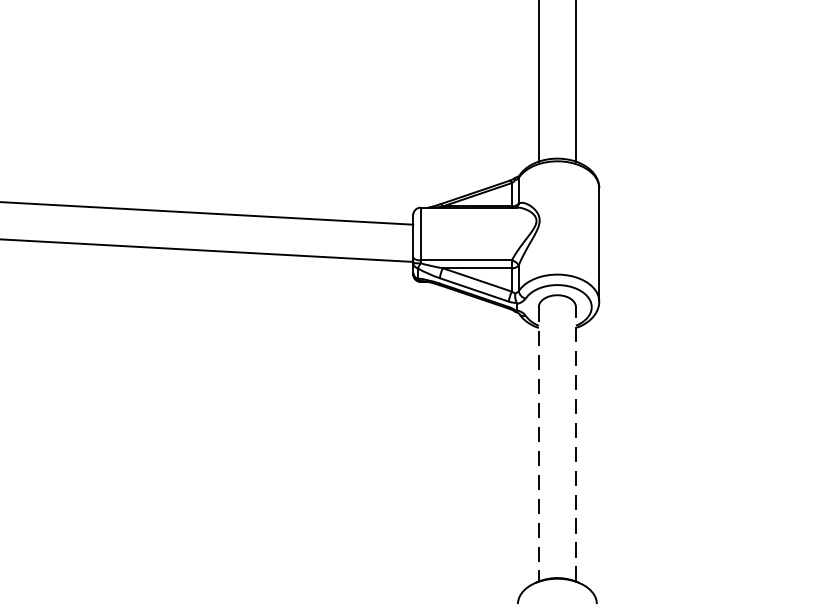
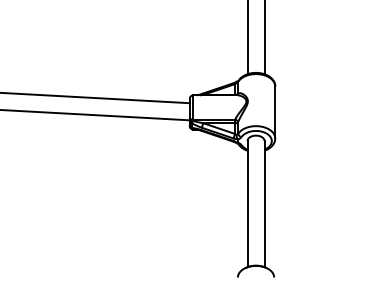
line: (575, 442) -> (264, 203), dashed -> solid
line: (538, 445) -> (247, 204), dashed -> solid

